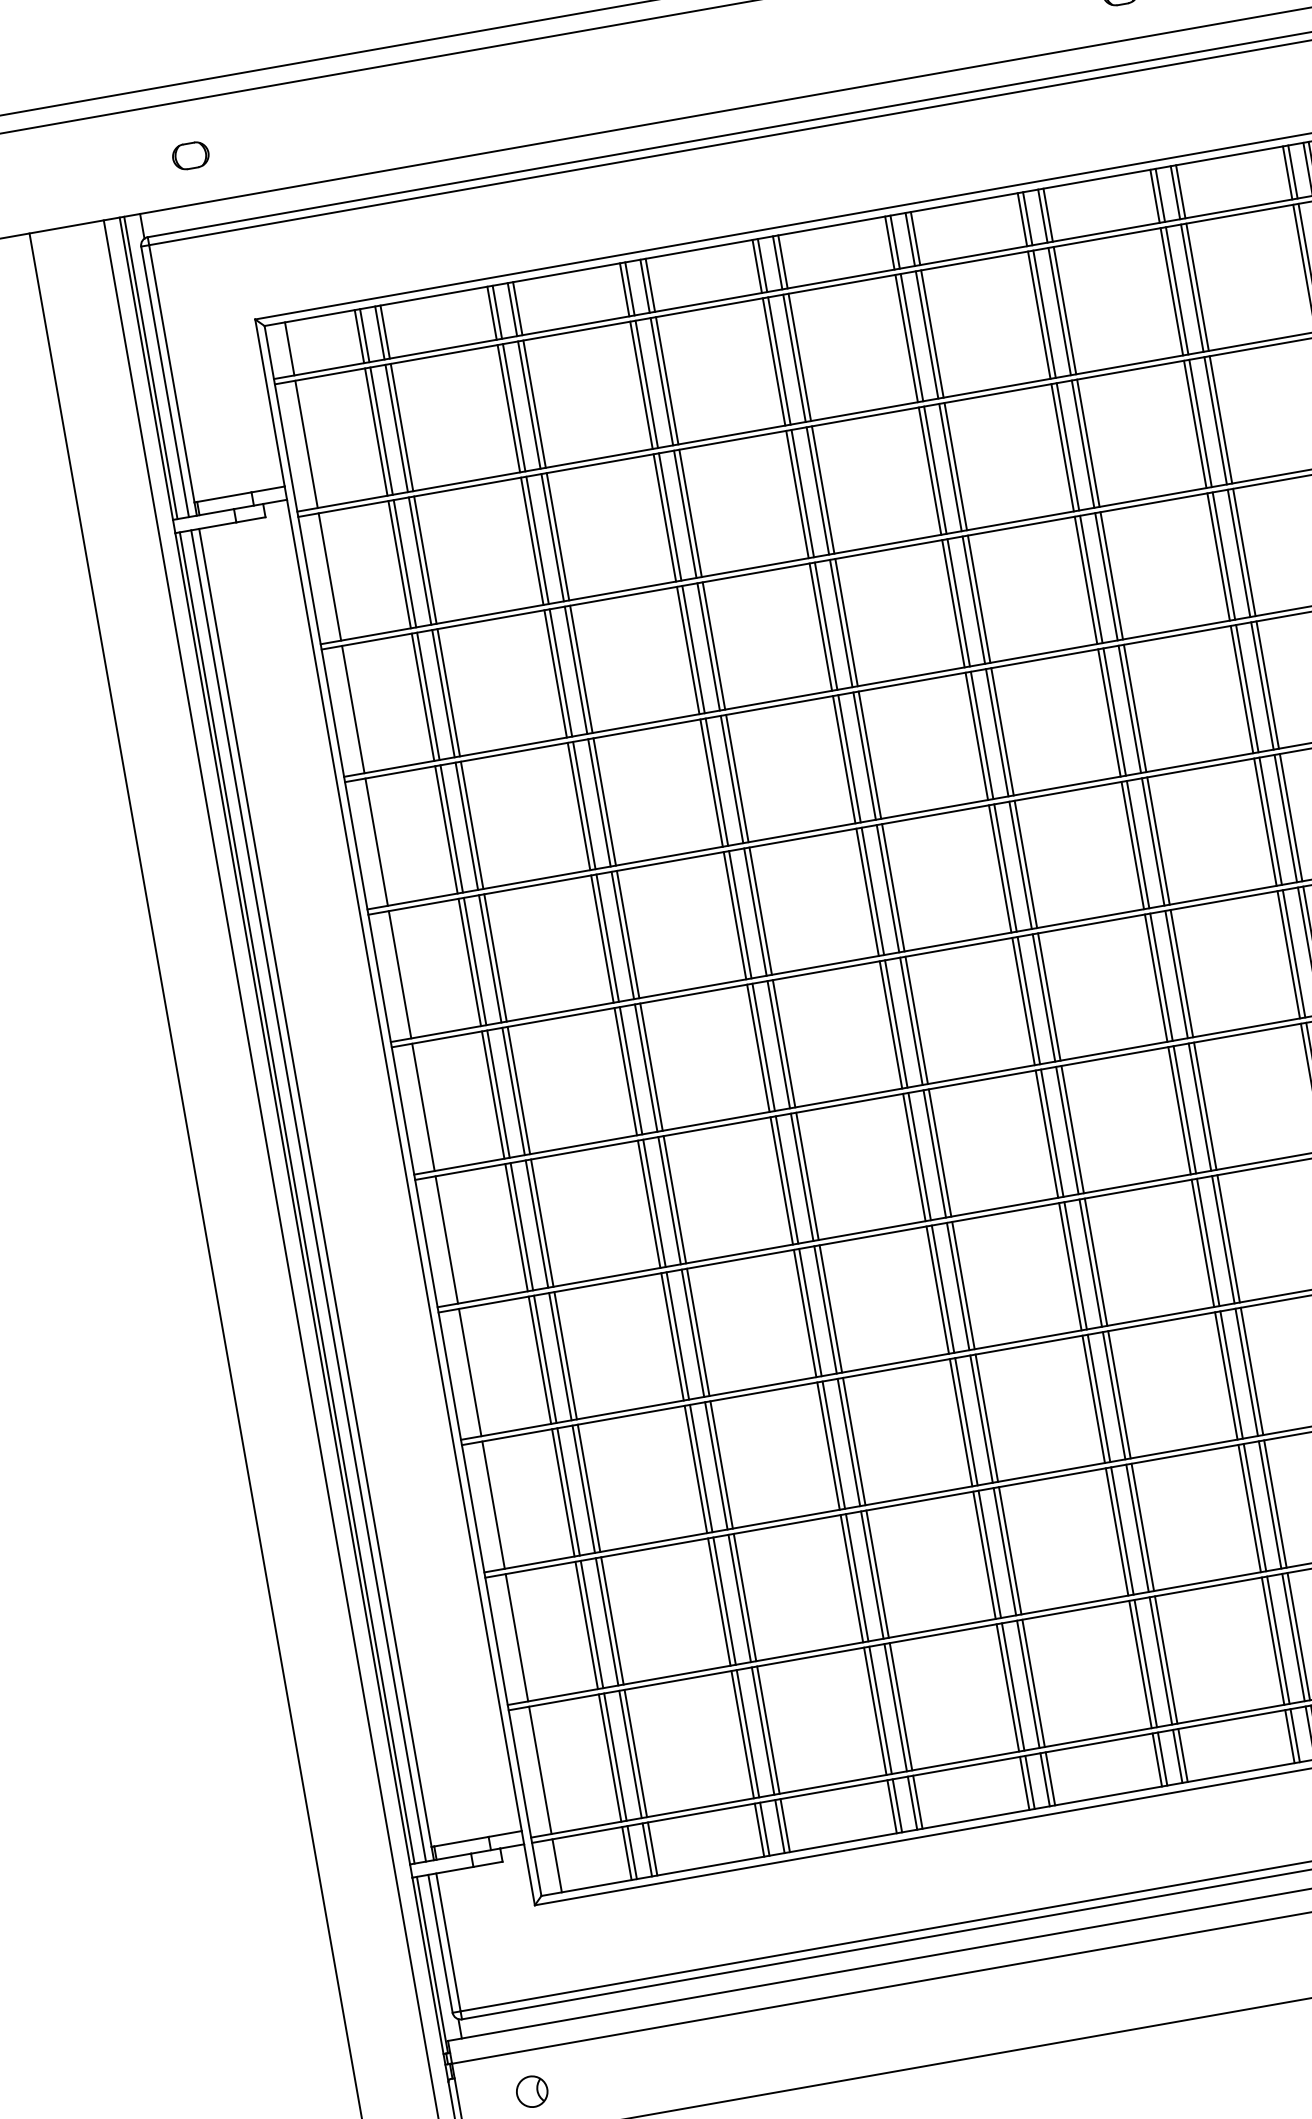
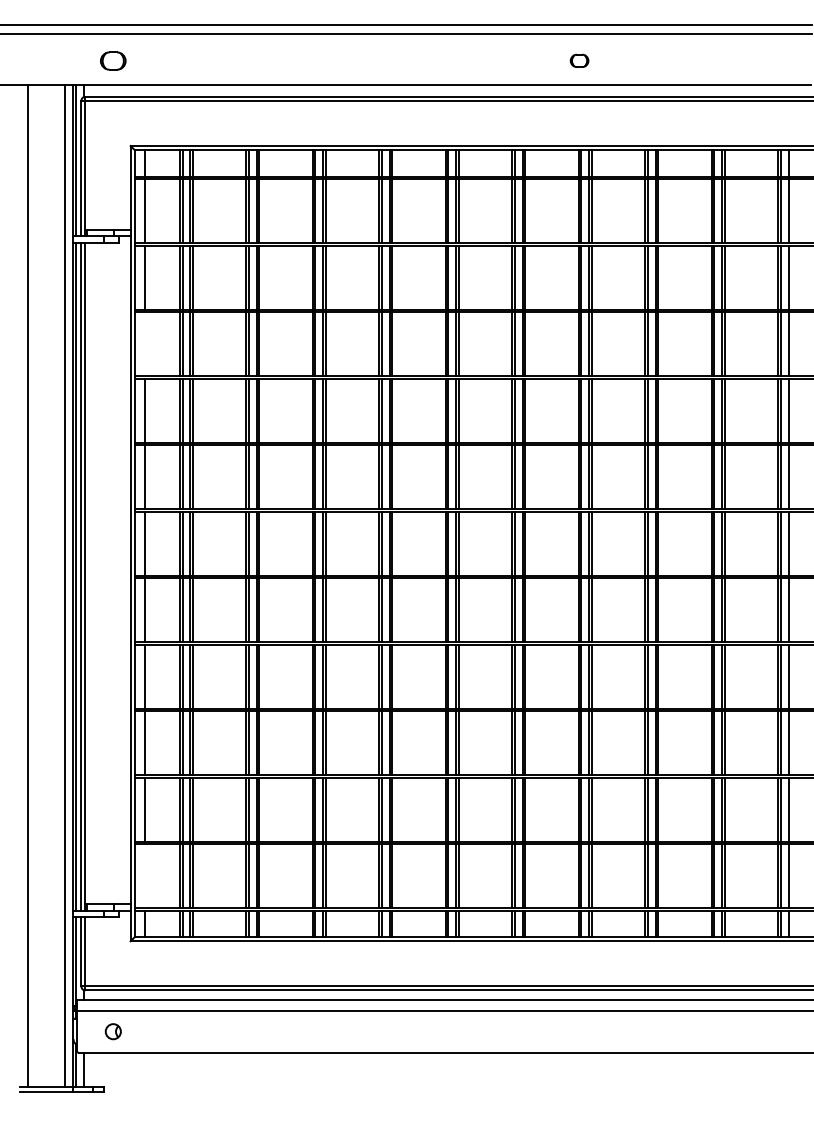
part: (191, 154) -> (113, 60), size x1.4
line: (352, 710) -> (144, 344), removed
line: (539, 1771) -> (144, 876), removed

